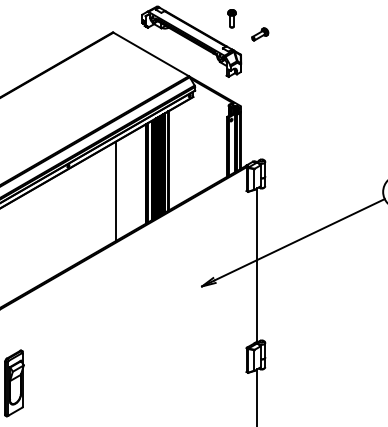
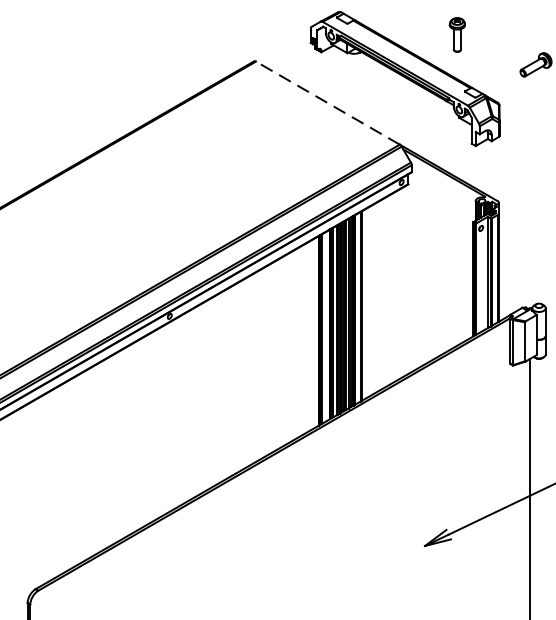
part: (231, 18) -> (456, 34), moved
line: (151, 54) -> (328, 103), solid -> dashed
line: (115, 191) -> (259, 364), removed

